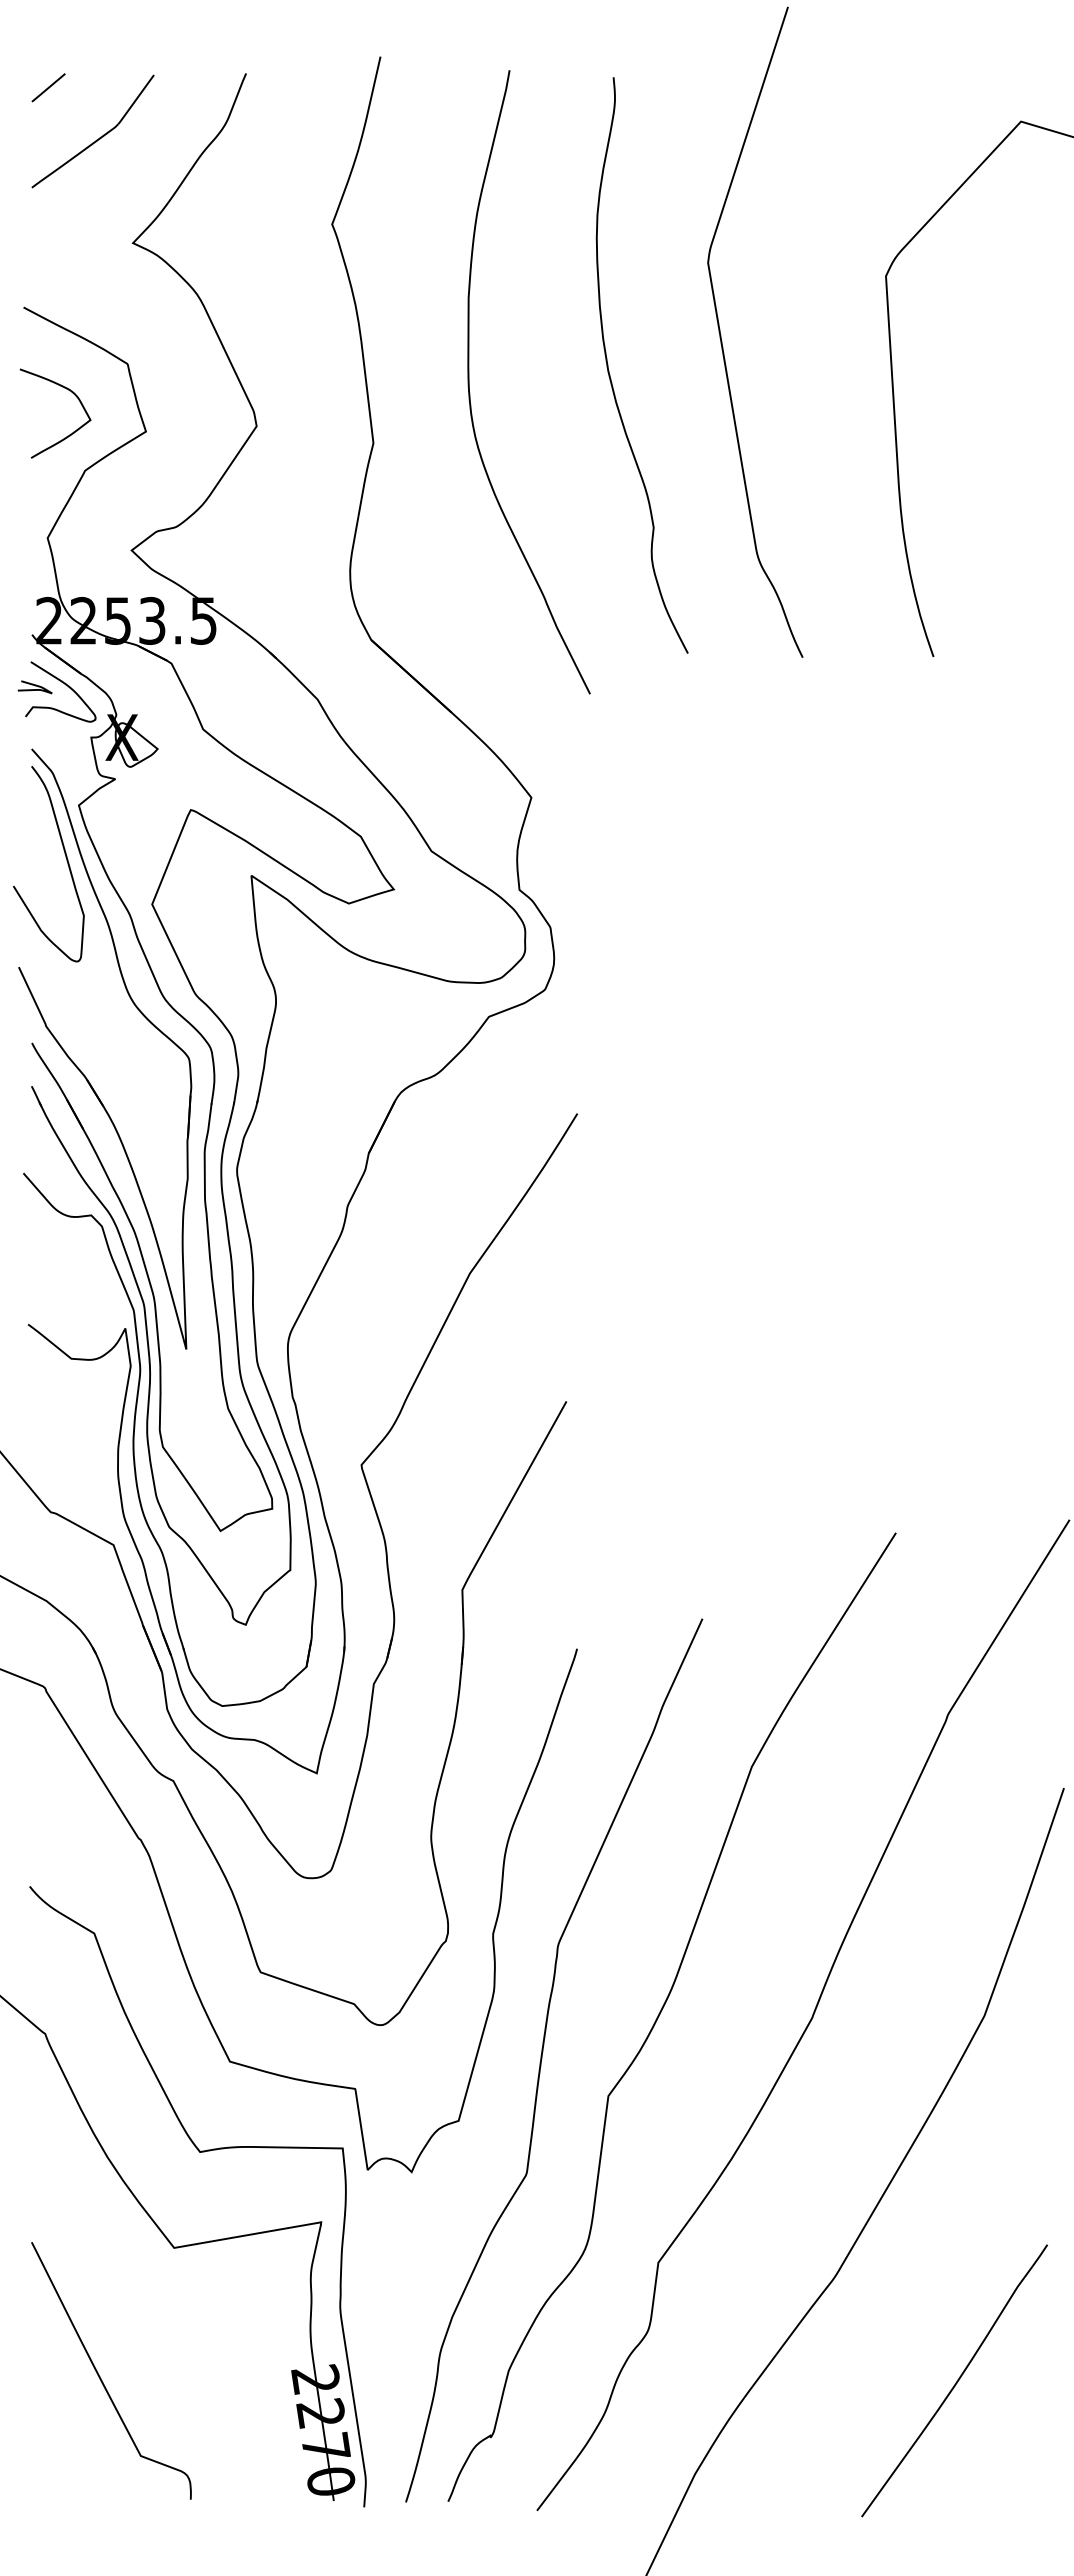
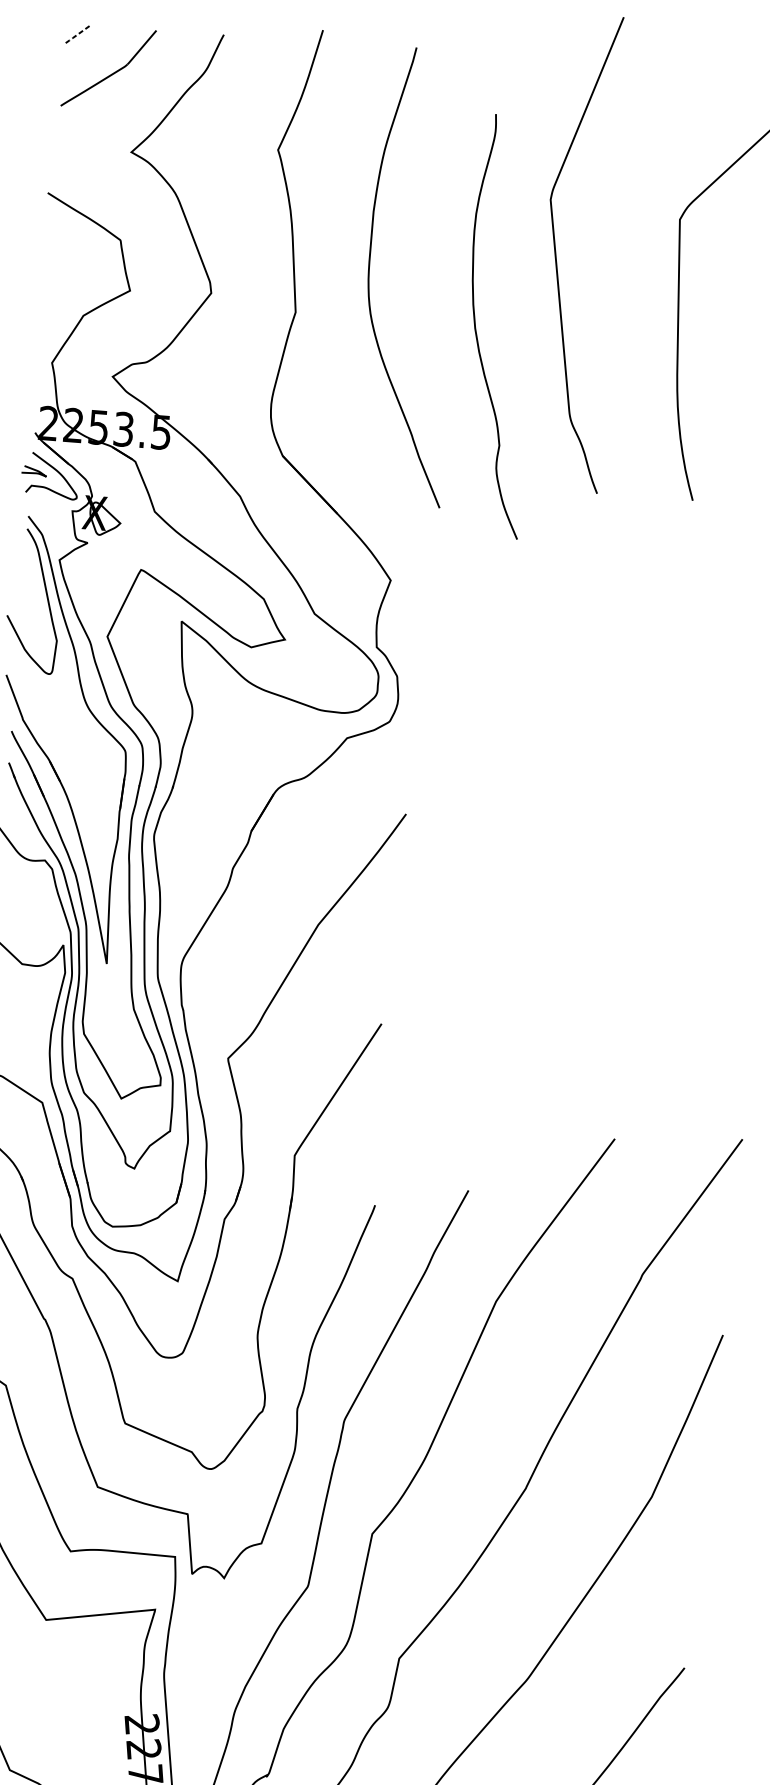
line: (47, 88) -> (77, 34), solid -> dashed
curve: (610, 374) -> (476, 331), moved
curve: (70, 433) -> (74, 287), removed

